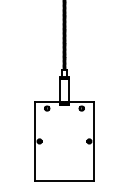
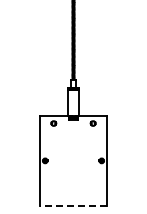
line: (64, 181) -> (73, 206), solid -> dashed

